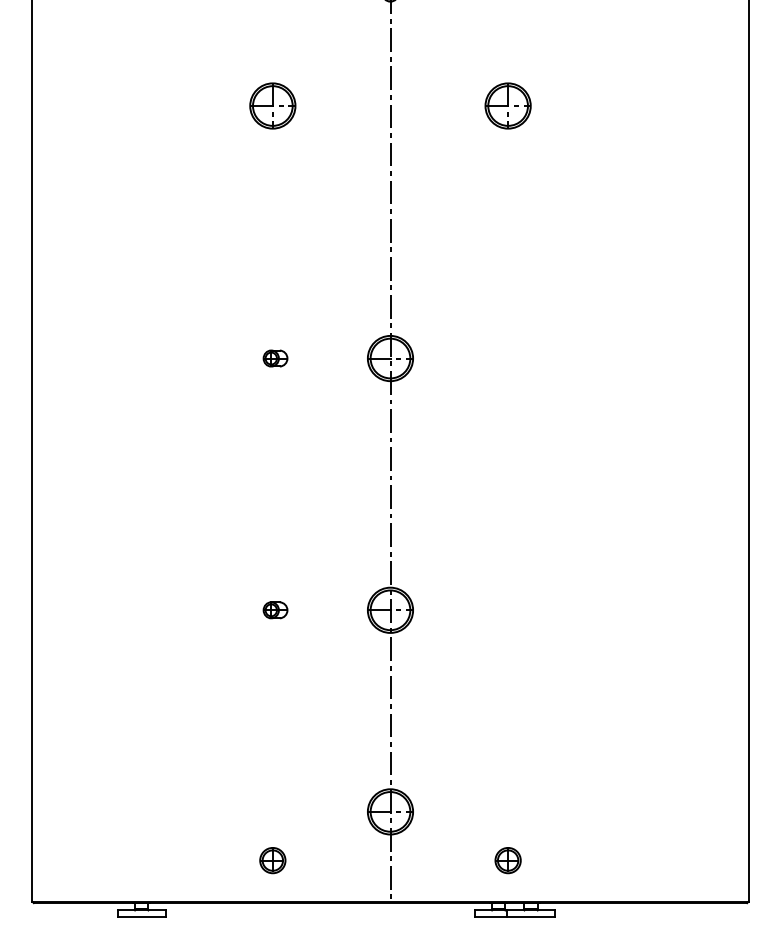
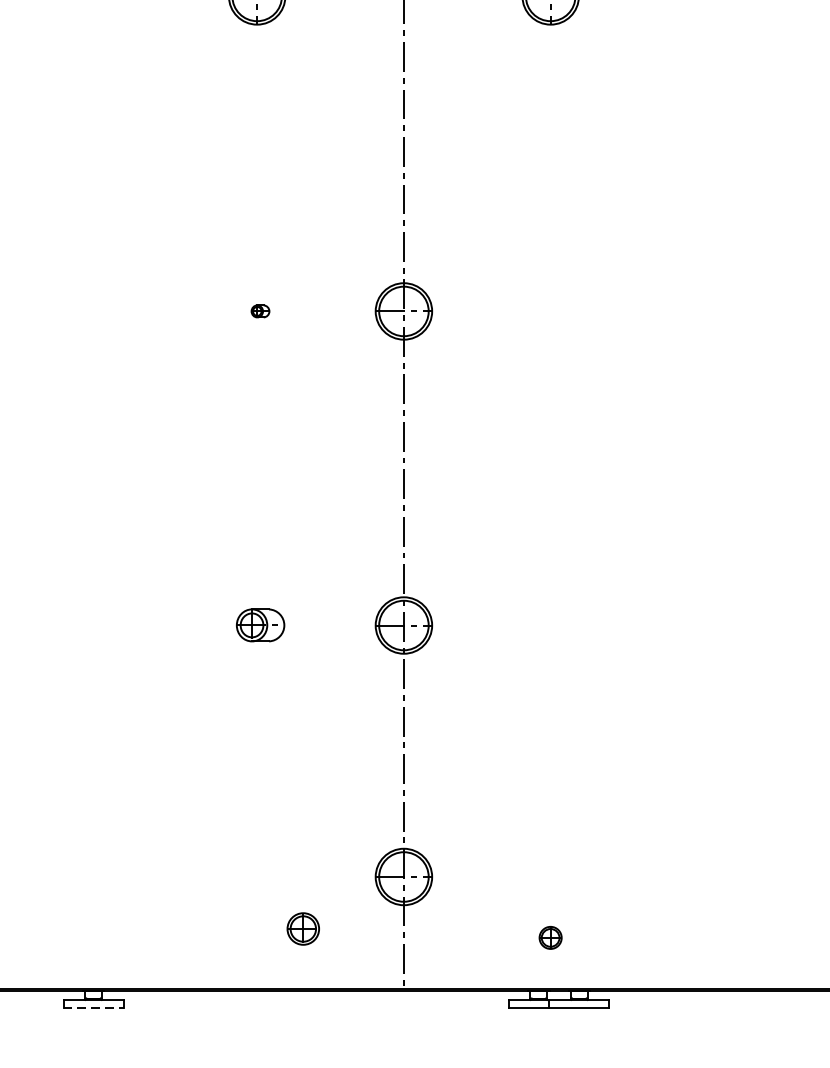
part: (275, 358) -> (260, 311), size x0.6
part: (275, 610) -> (260, 625), size x1.6
part: (272, 860) -> (302, 928), moved
part: (507, 860) -> (549, 937), size x0.7
line: (141, 916) -> (93, 1007), solid -> dashed

